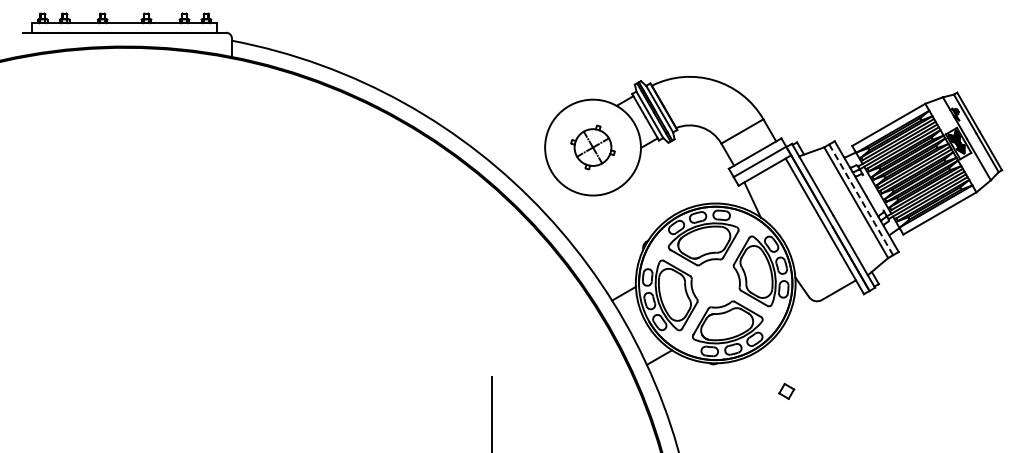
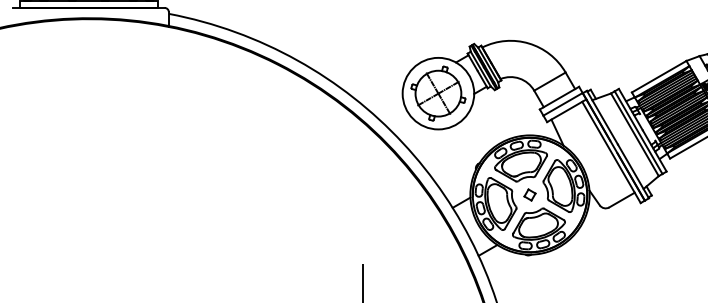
part: (592, 147) -> (438, 93), size x1.67
line: (861, 199) -> (638, 132), dashed -> solid
part: (786, 390) -> (529, 194), moved

